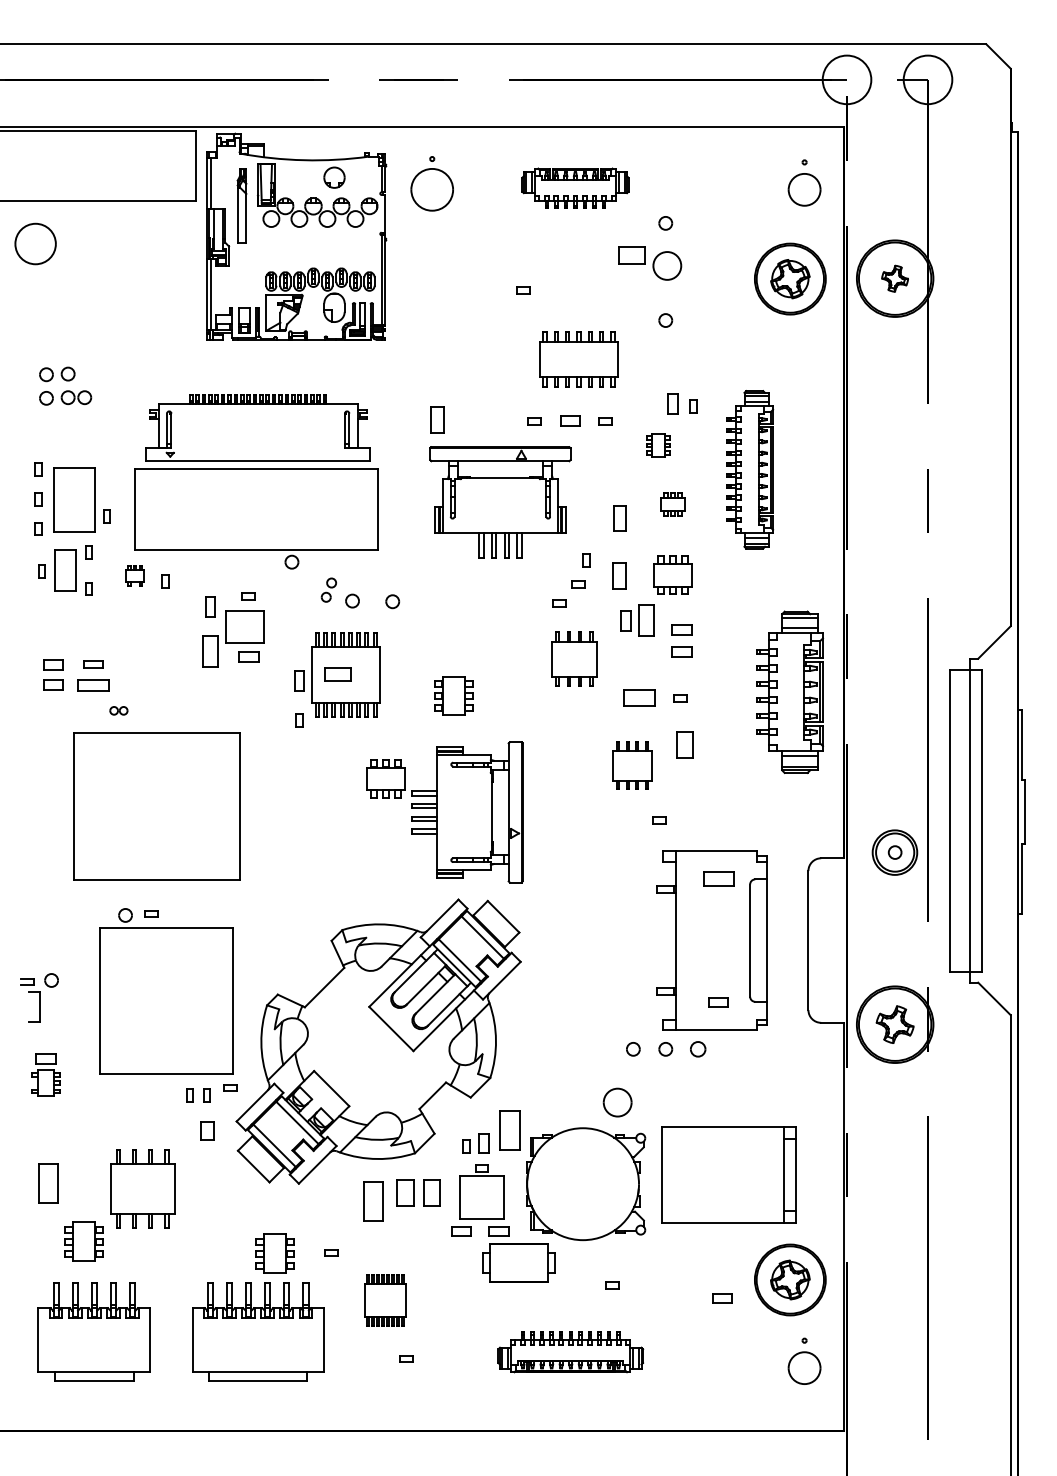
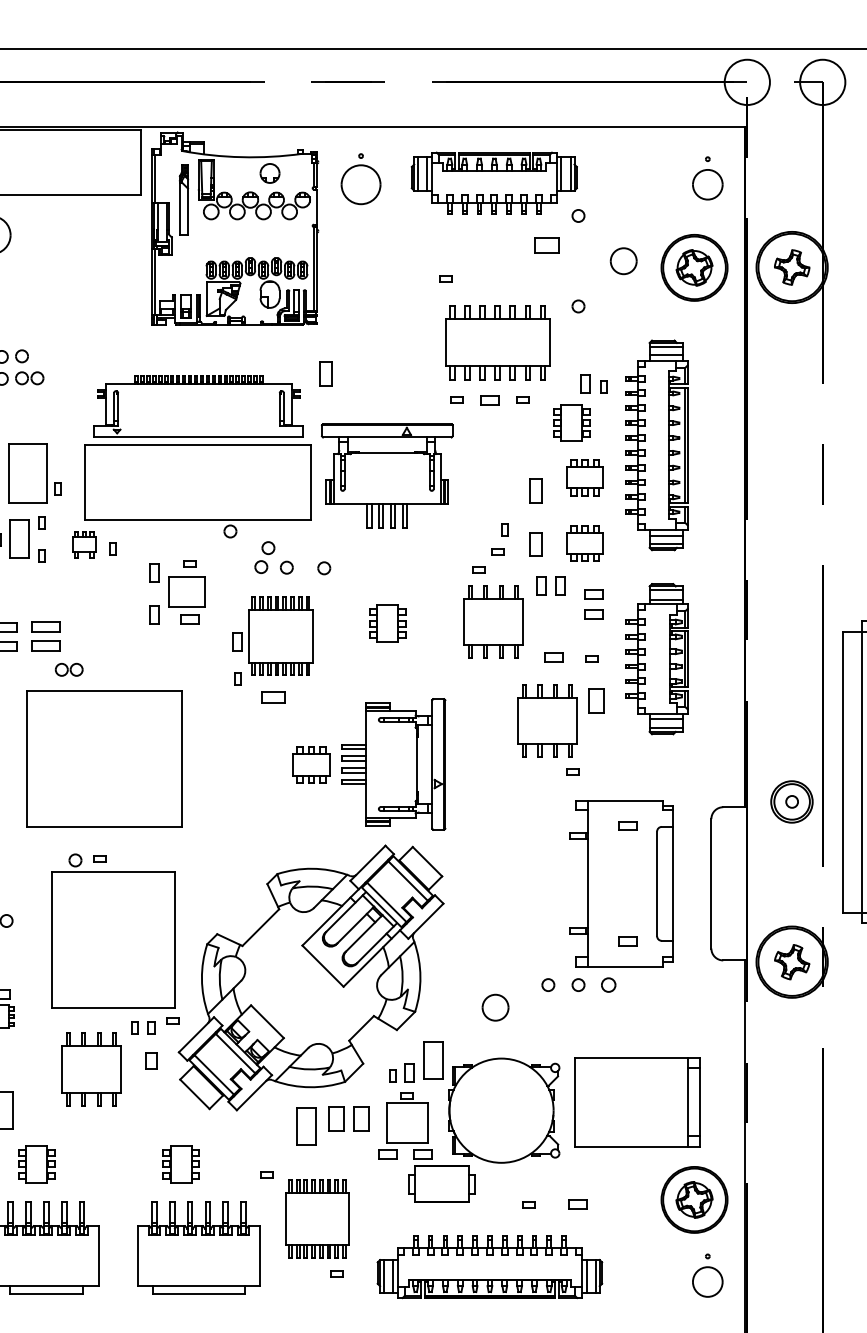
part: (575, 188) -> (494, 183), size x1.67
part: (667, 265) -> (623, 260), moved
part: (894, 278) -> (791, 267), size x1.43
part: (578, 359) -> (497, 342), size x1.43
part: (437, 419) -> (325, 373), moved
part: (658, 445) -> (571, 422), size x1.67
part: (749, 469) -> (656, 445), size x1.43
part: (500, 502) -> (387, 475), moved
part: (672, 504) -> (584, 477), size x1.67
part: (134, 575) -> (83, 543), size x1.43
part: (328, 589) -> (264, 556), size x1.43
part: (646, 620) -> (560, 585), size x0.62
part: (210, 651) -> (154, 614), size x0.62
part: (574, 658) -> (493, 621), size x1.43
part: (93, 664) -> (45, 626), size x1.67
part: (337, 674) -> (272, 697), moved
part: (789, 691) -> (656, 658), moved
part: (453, 695) -> (387, 623), moved
part: (639, 697) -> (554, 657), size x0.62
part: (118, 710) -> (68, 669), size x1.67
part: (632, 765) -> (547, 720), size x1.67
part: (385, 778) -> (311, 764), moved
part: (718, 878) -> (627, 826), size x0.62
part: (617, 1102) -> (495, 1007), moved
part: (142, 1188) -> (91, 1069), moved
part: (274, 1253) -> (180, 1164), moved
part: (722, 1298) -> (578, 1204), moved
part: (384, 1300) -> (316, 1219), size x1.67
part: (570, 1352) -> (489, 1267), size x1.67

